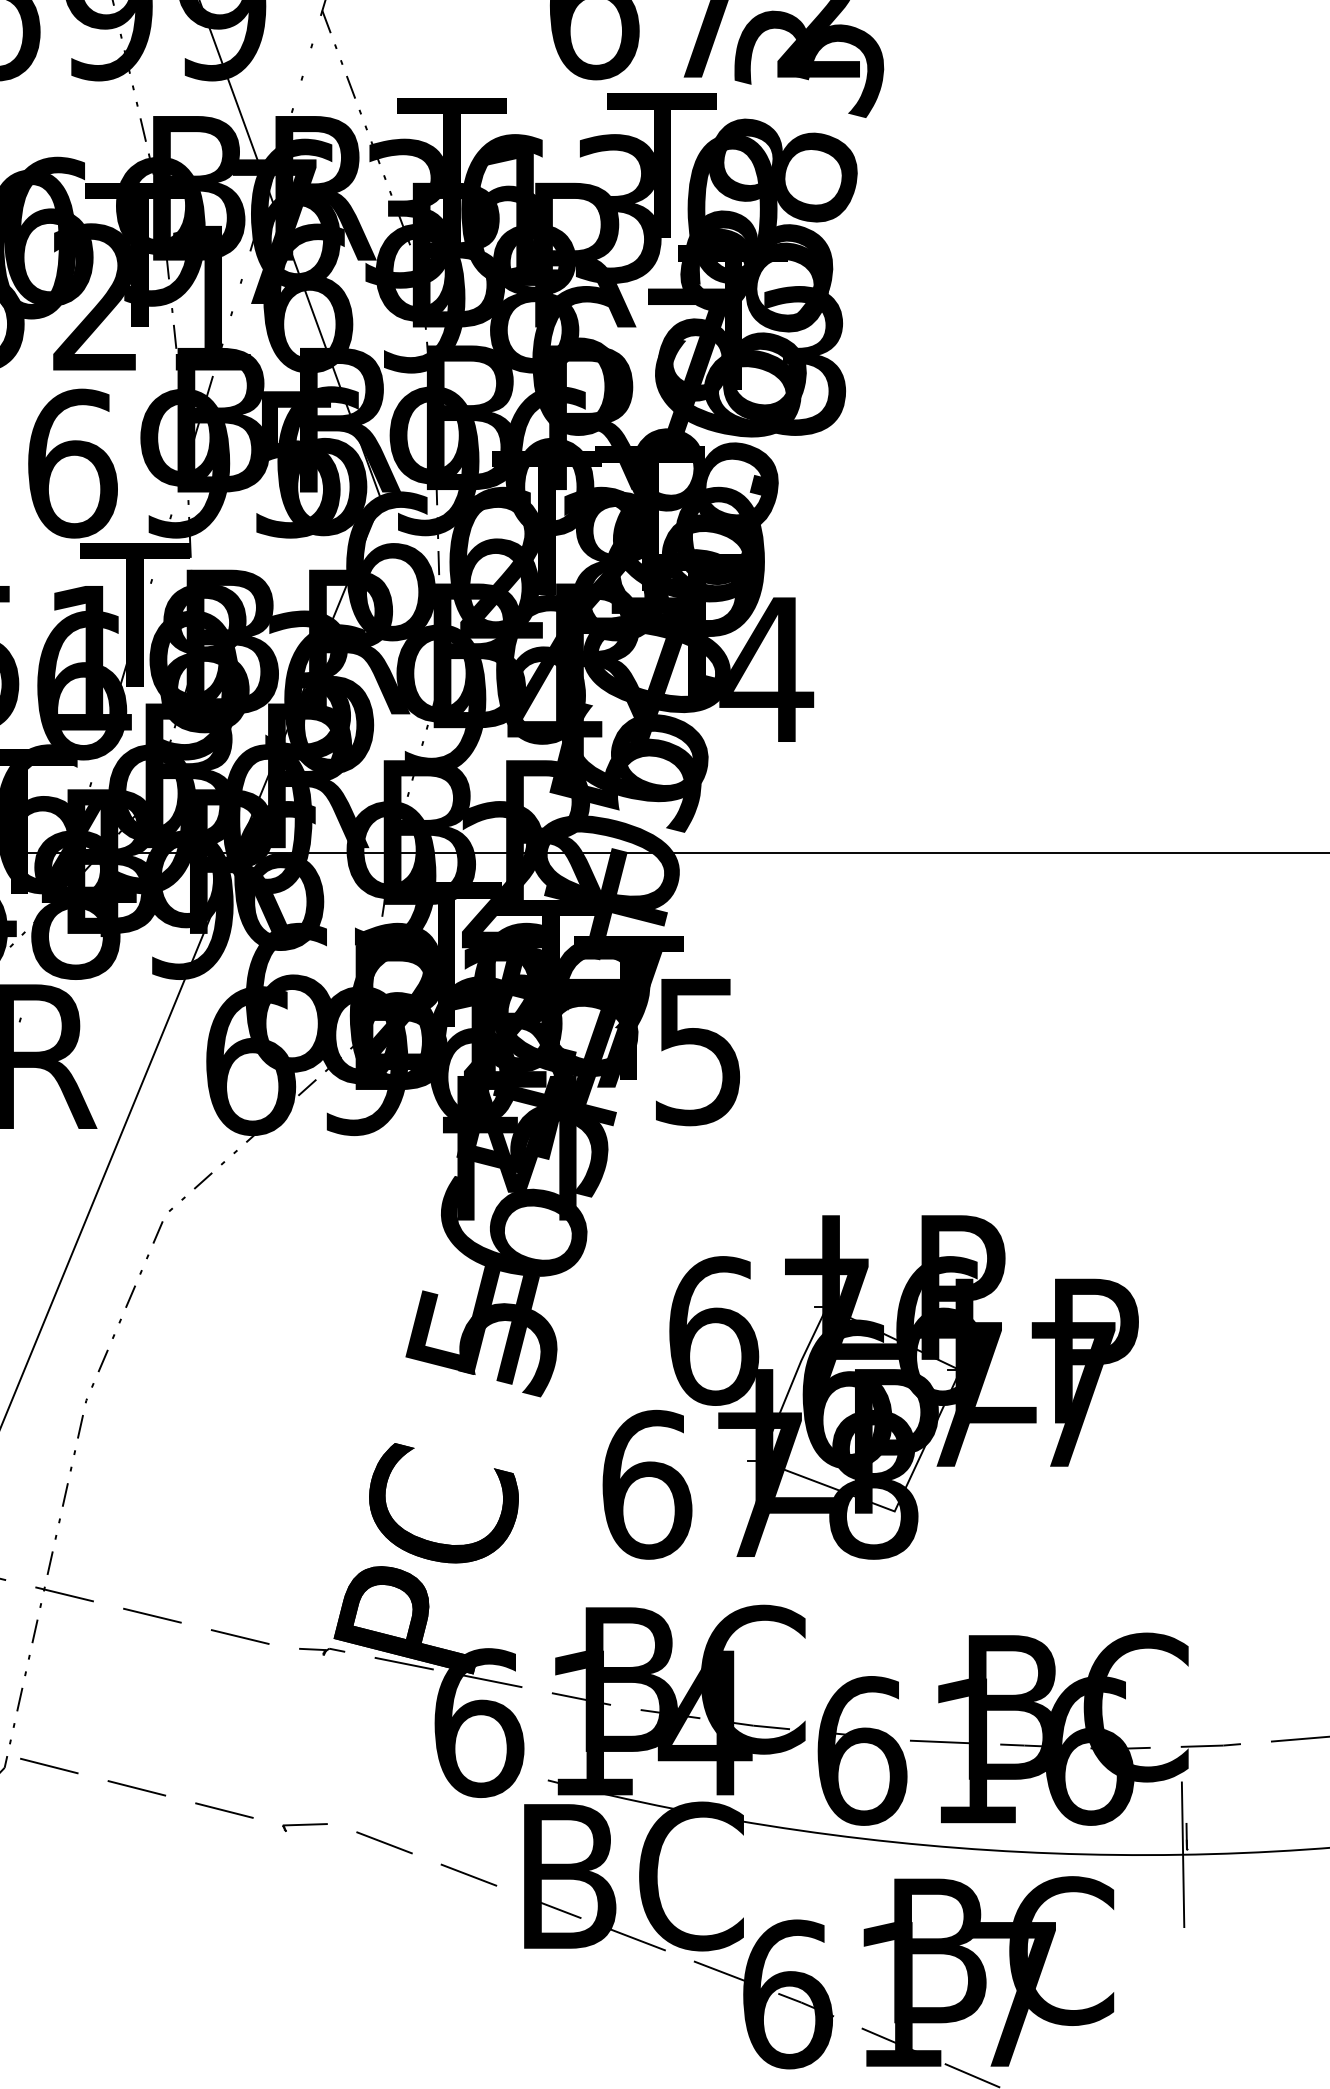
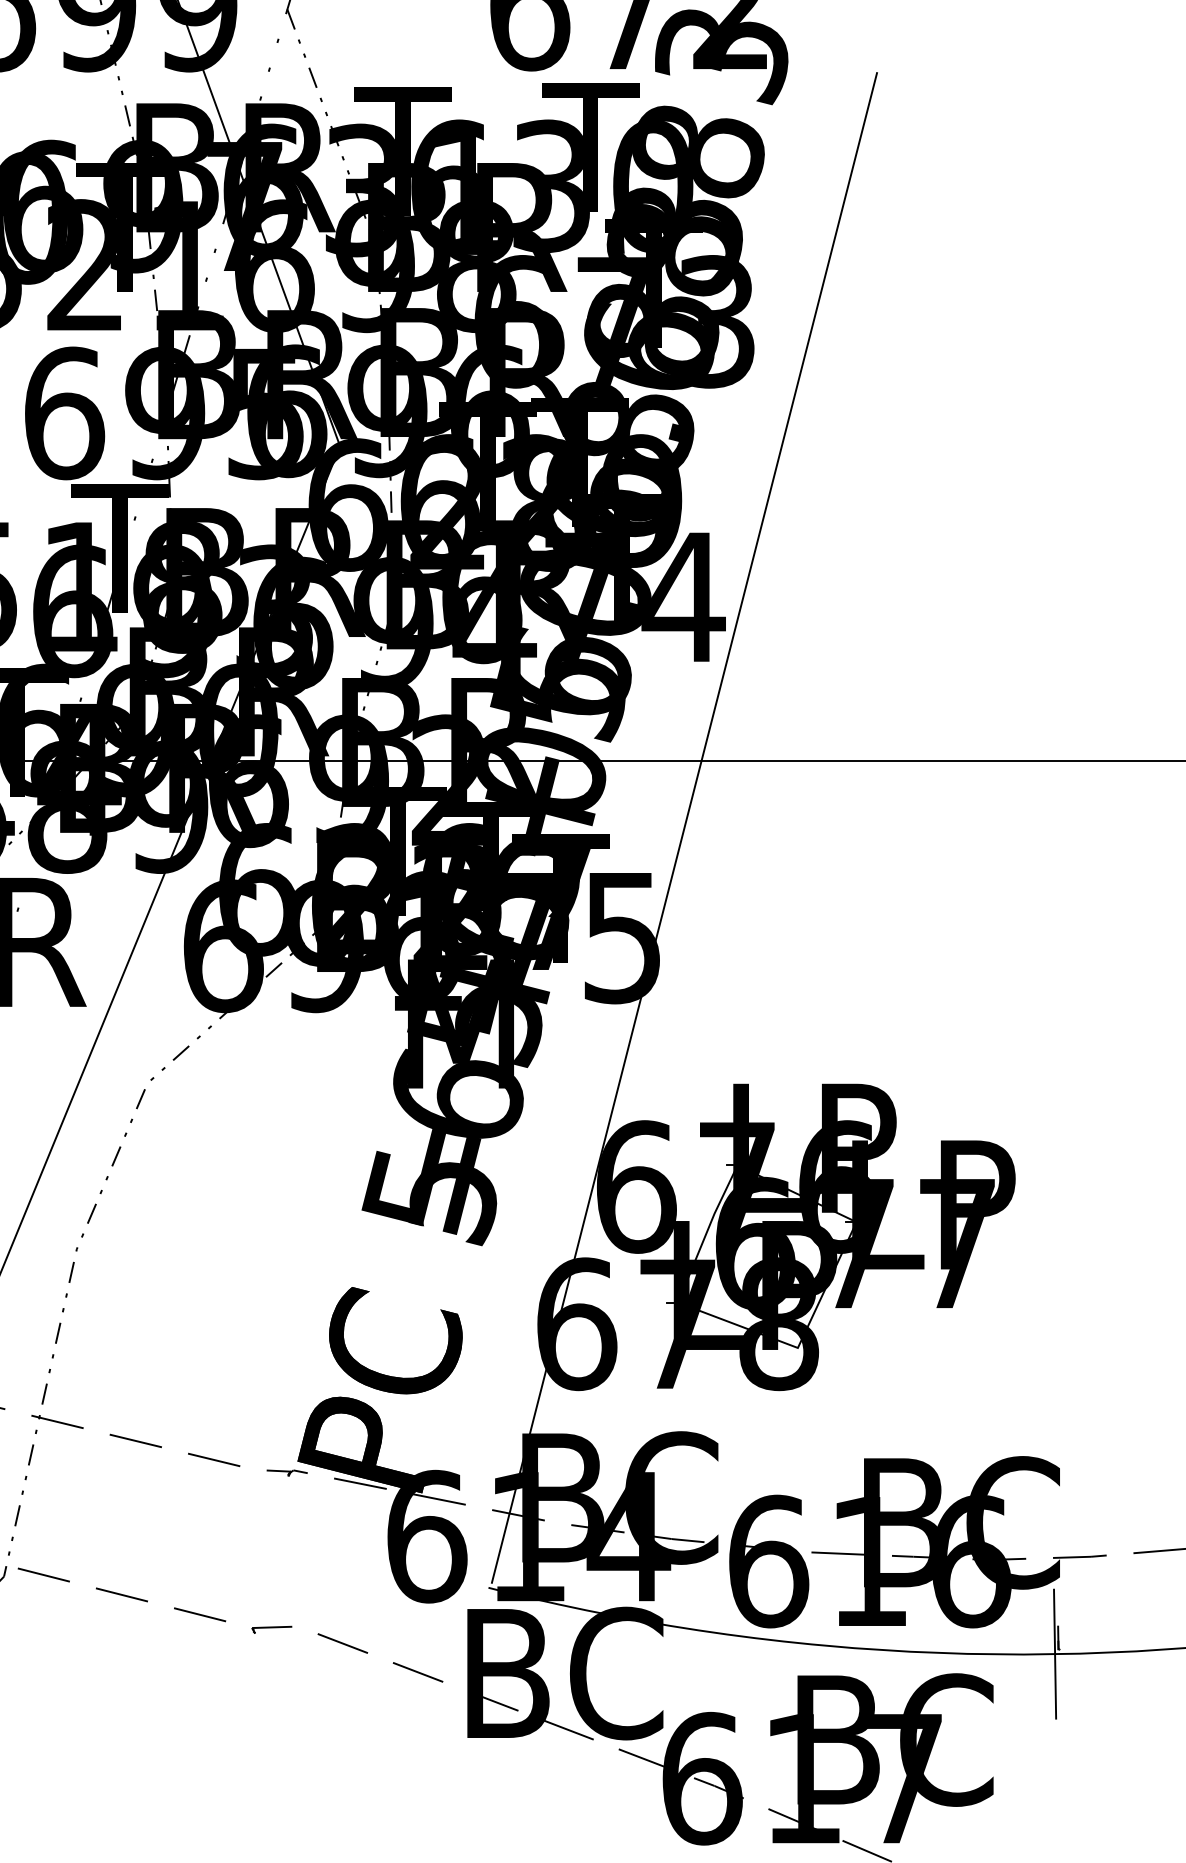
line: (767, 927) -> (684, 827), added

